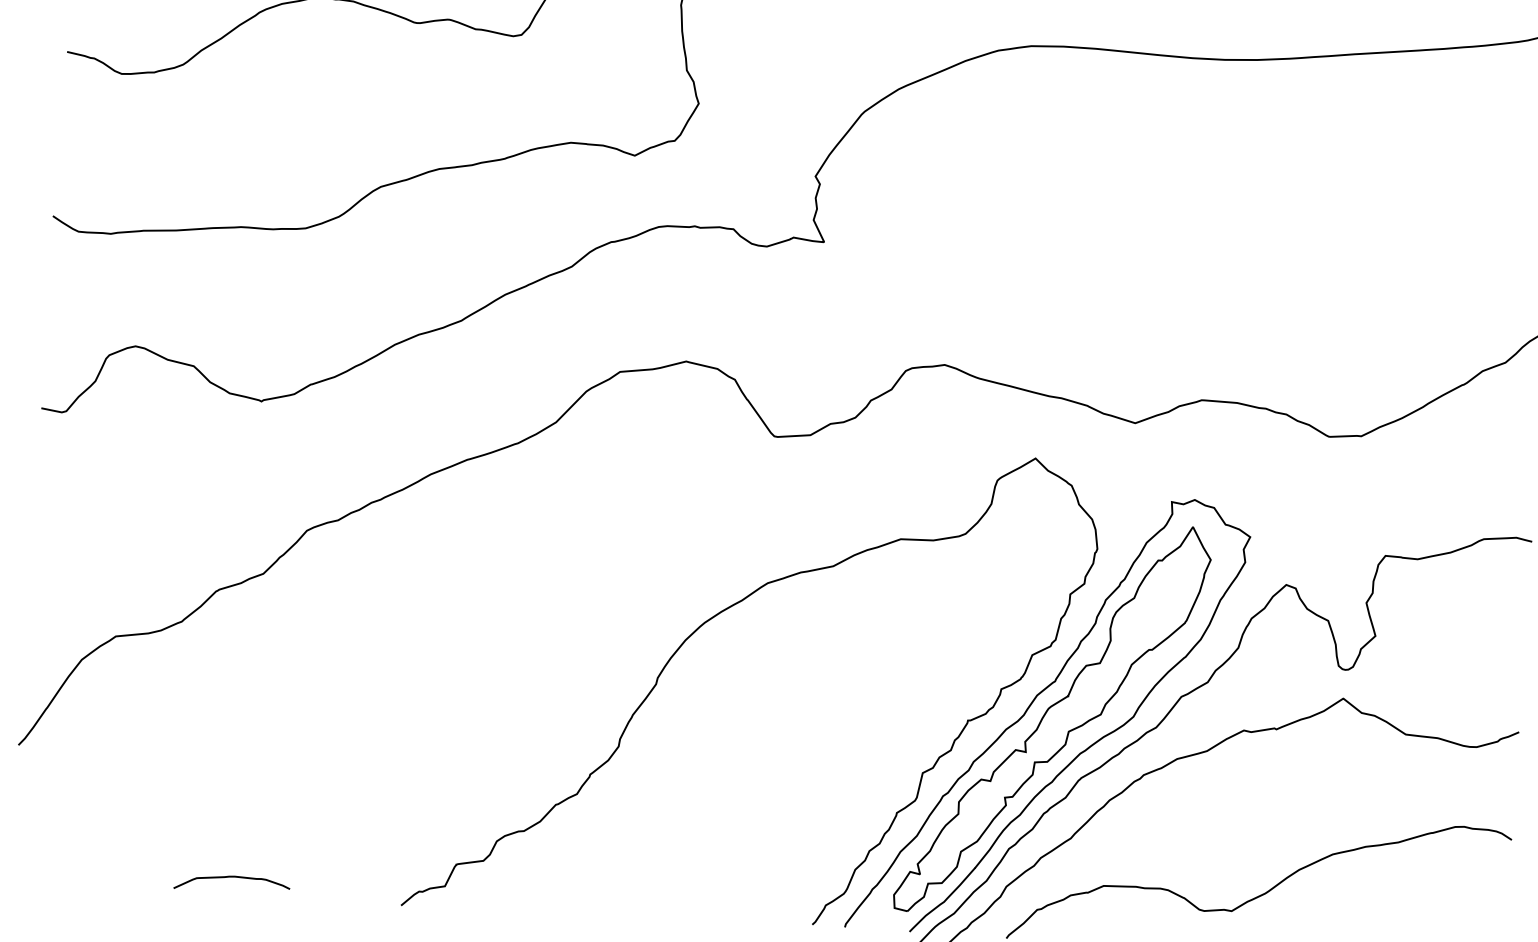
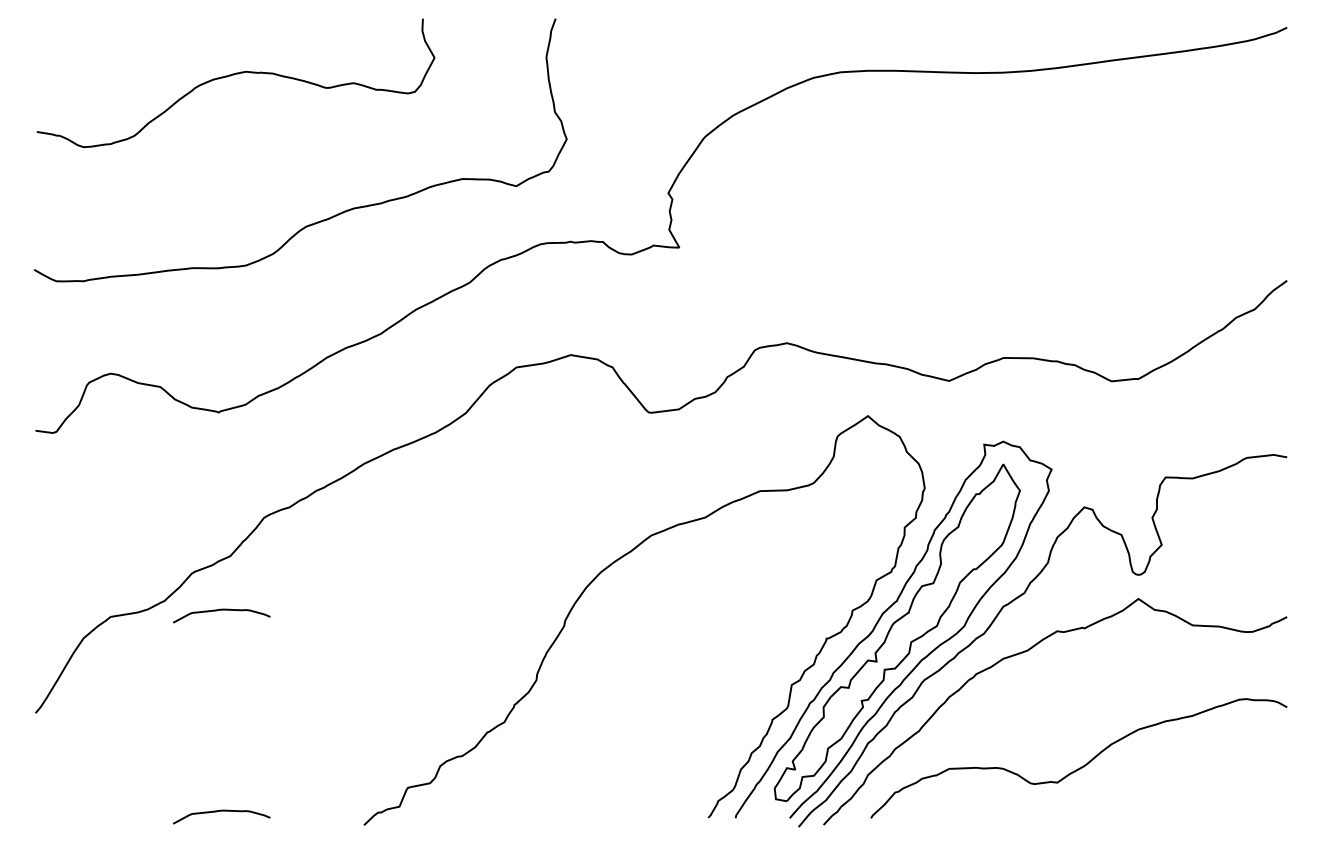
curve: (248, 637) -> (221, 610), added

